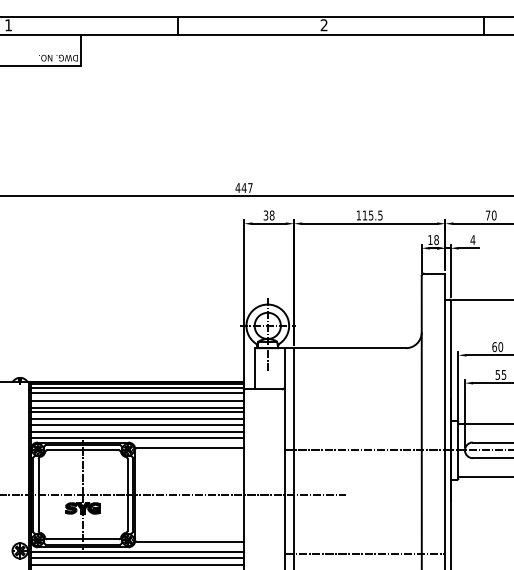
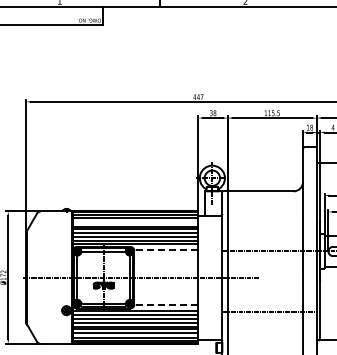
line: (137, 401) -> (135, 222), removed
line: (188, 446) -> (165, 249), solid -> dashed
line: (188, 542) -> (165, 305), solid -> dashed

